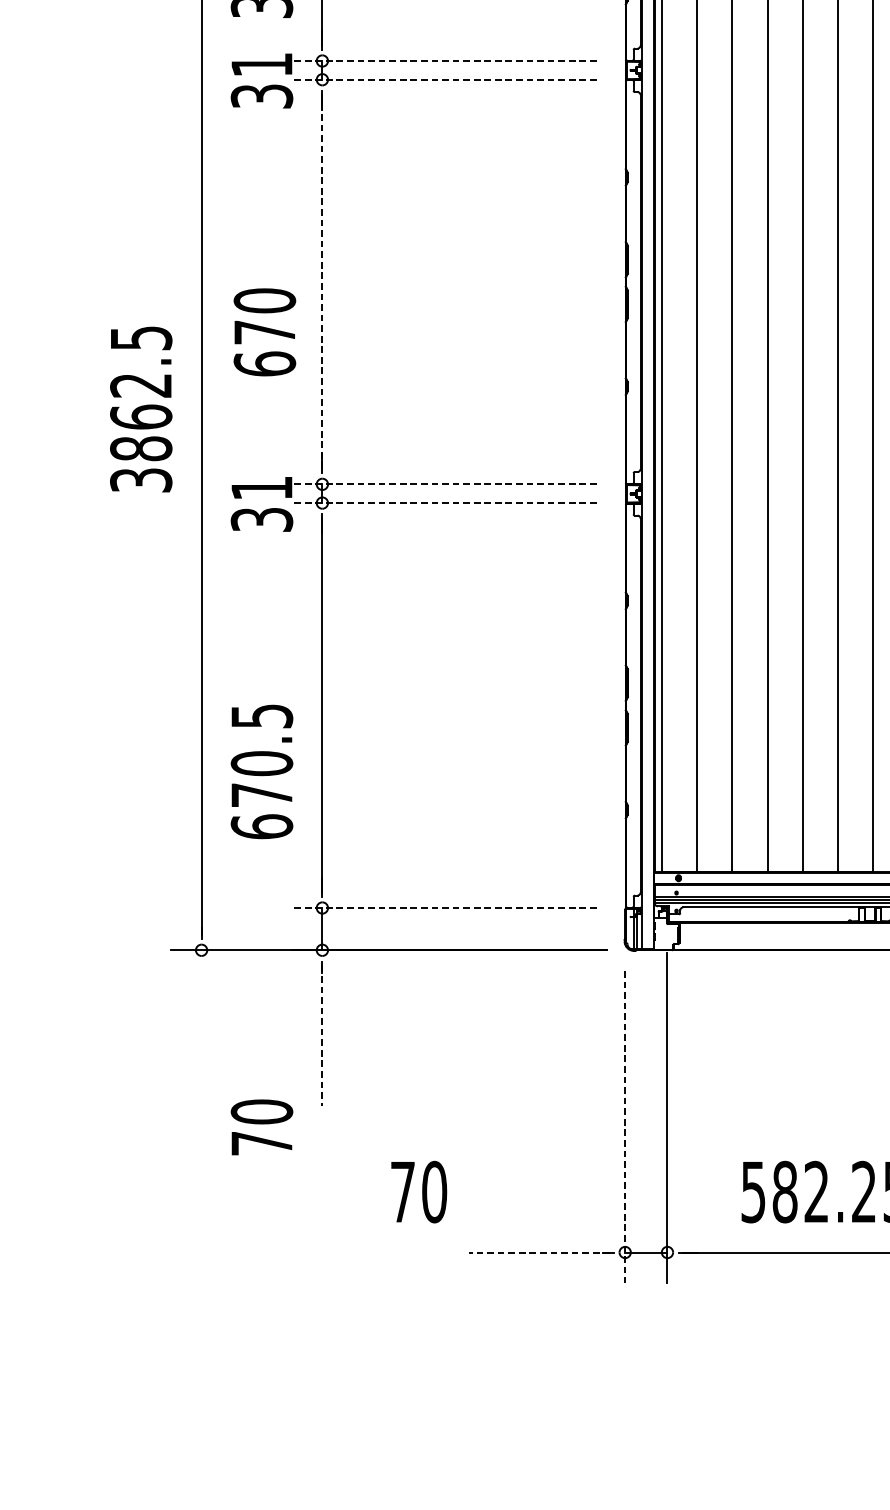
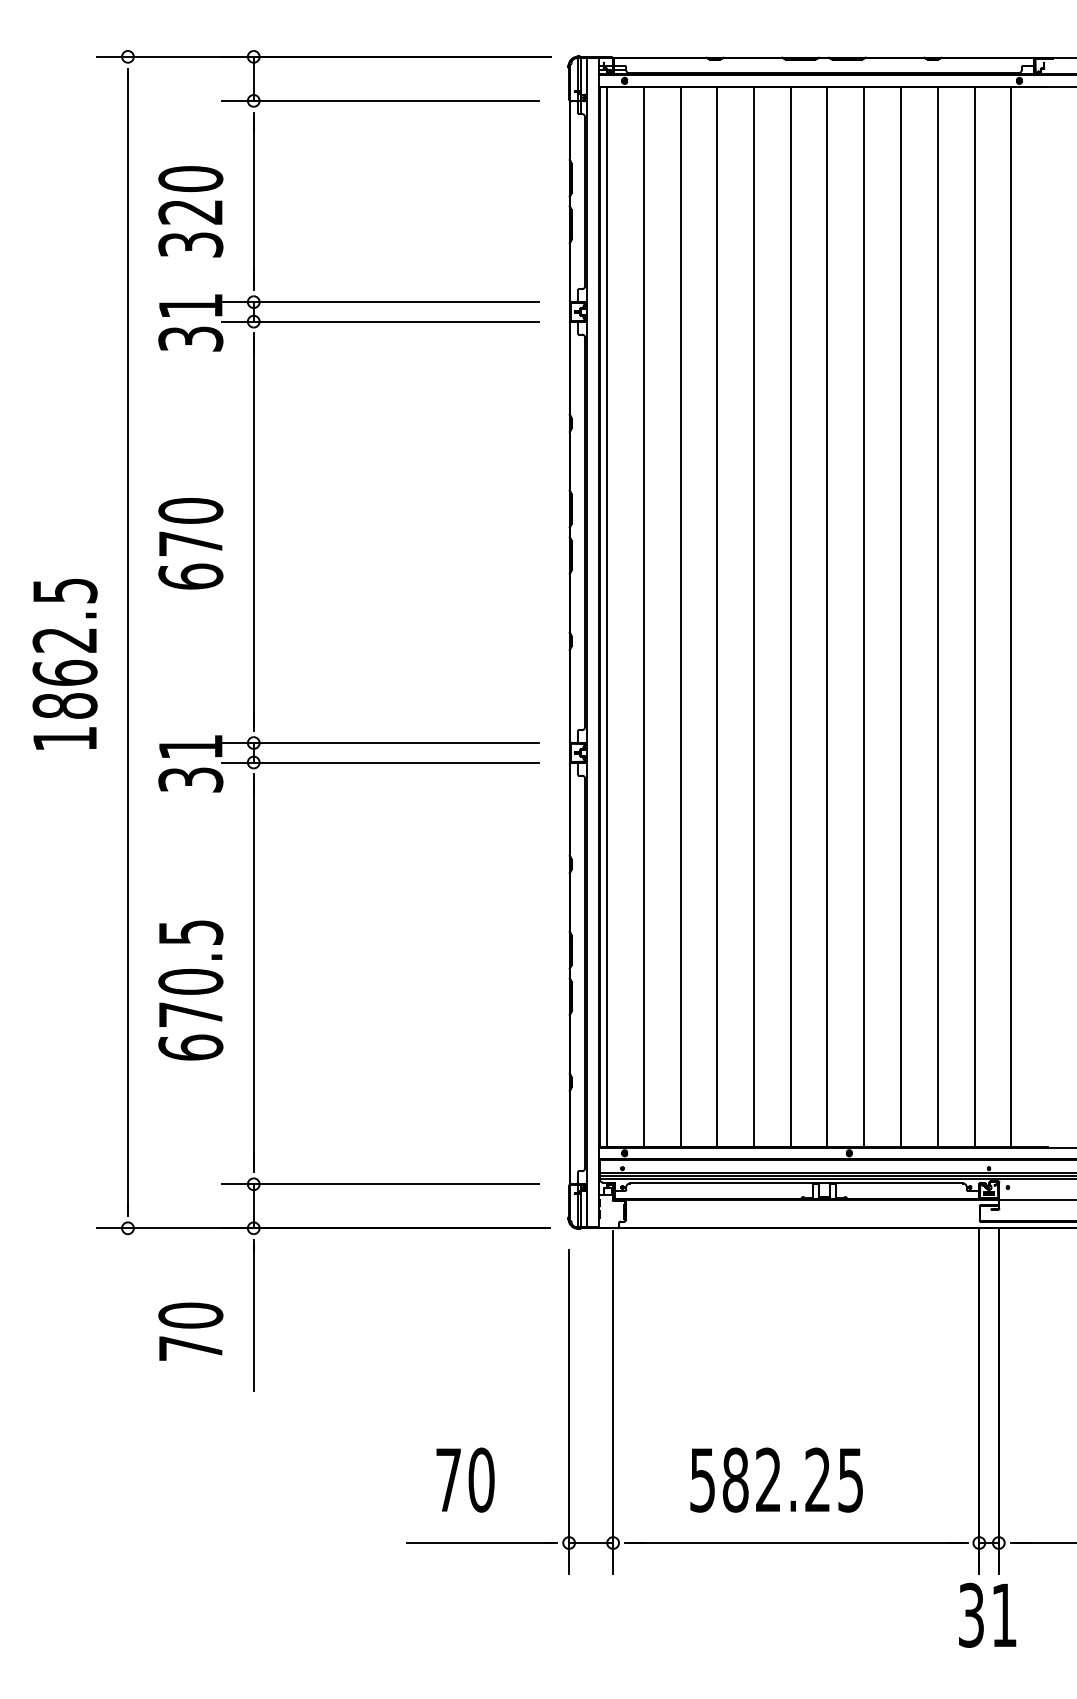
line: (444, 61) -> (380, 302), dashed -> solid
line: (444, 79) -> (380, 321), dashed -> solid
line: (322, 282) -> (253, 532), dashed -> solid
text: (264, 332) -> (190, 543), moved
text: (140, 479) -> (64, 738), 3862.5 -> 1862.5
line: (444, 484) -> (380, 743), dashed -> solid
line: (444, 503) -> (380, 762), dashed -> solid
text: (261, 771) -> (190, 990), moved
line: (444, 908) -> (380, 1184), dashed -> solid
line: (322, 1035) -> (253, 1317), dashed -> solid
text: (261, 1127) -> (190, 1331), moved
line: (625, 1127) -> (569, 1412), dashed -> solid
text: (419, 1191) -> (465, 1479), moved
line: (539, 1252) -> (479, 1543), dashed -> solid

